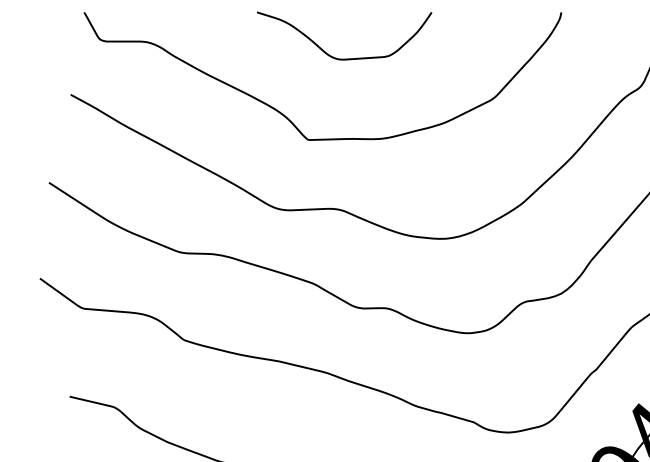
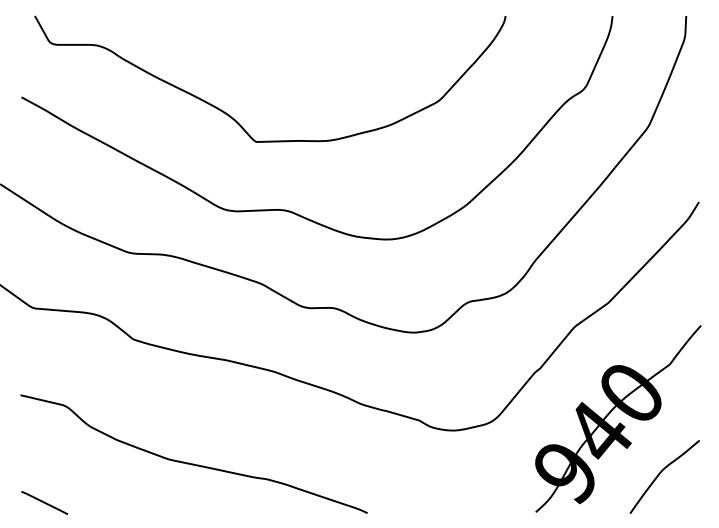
curve: (344, 58) -> (291, 61), removed

